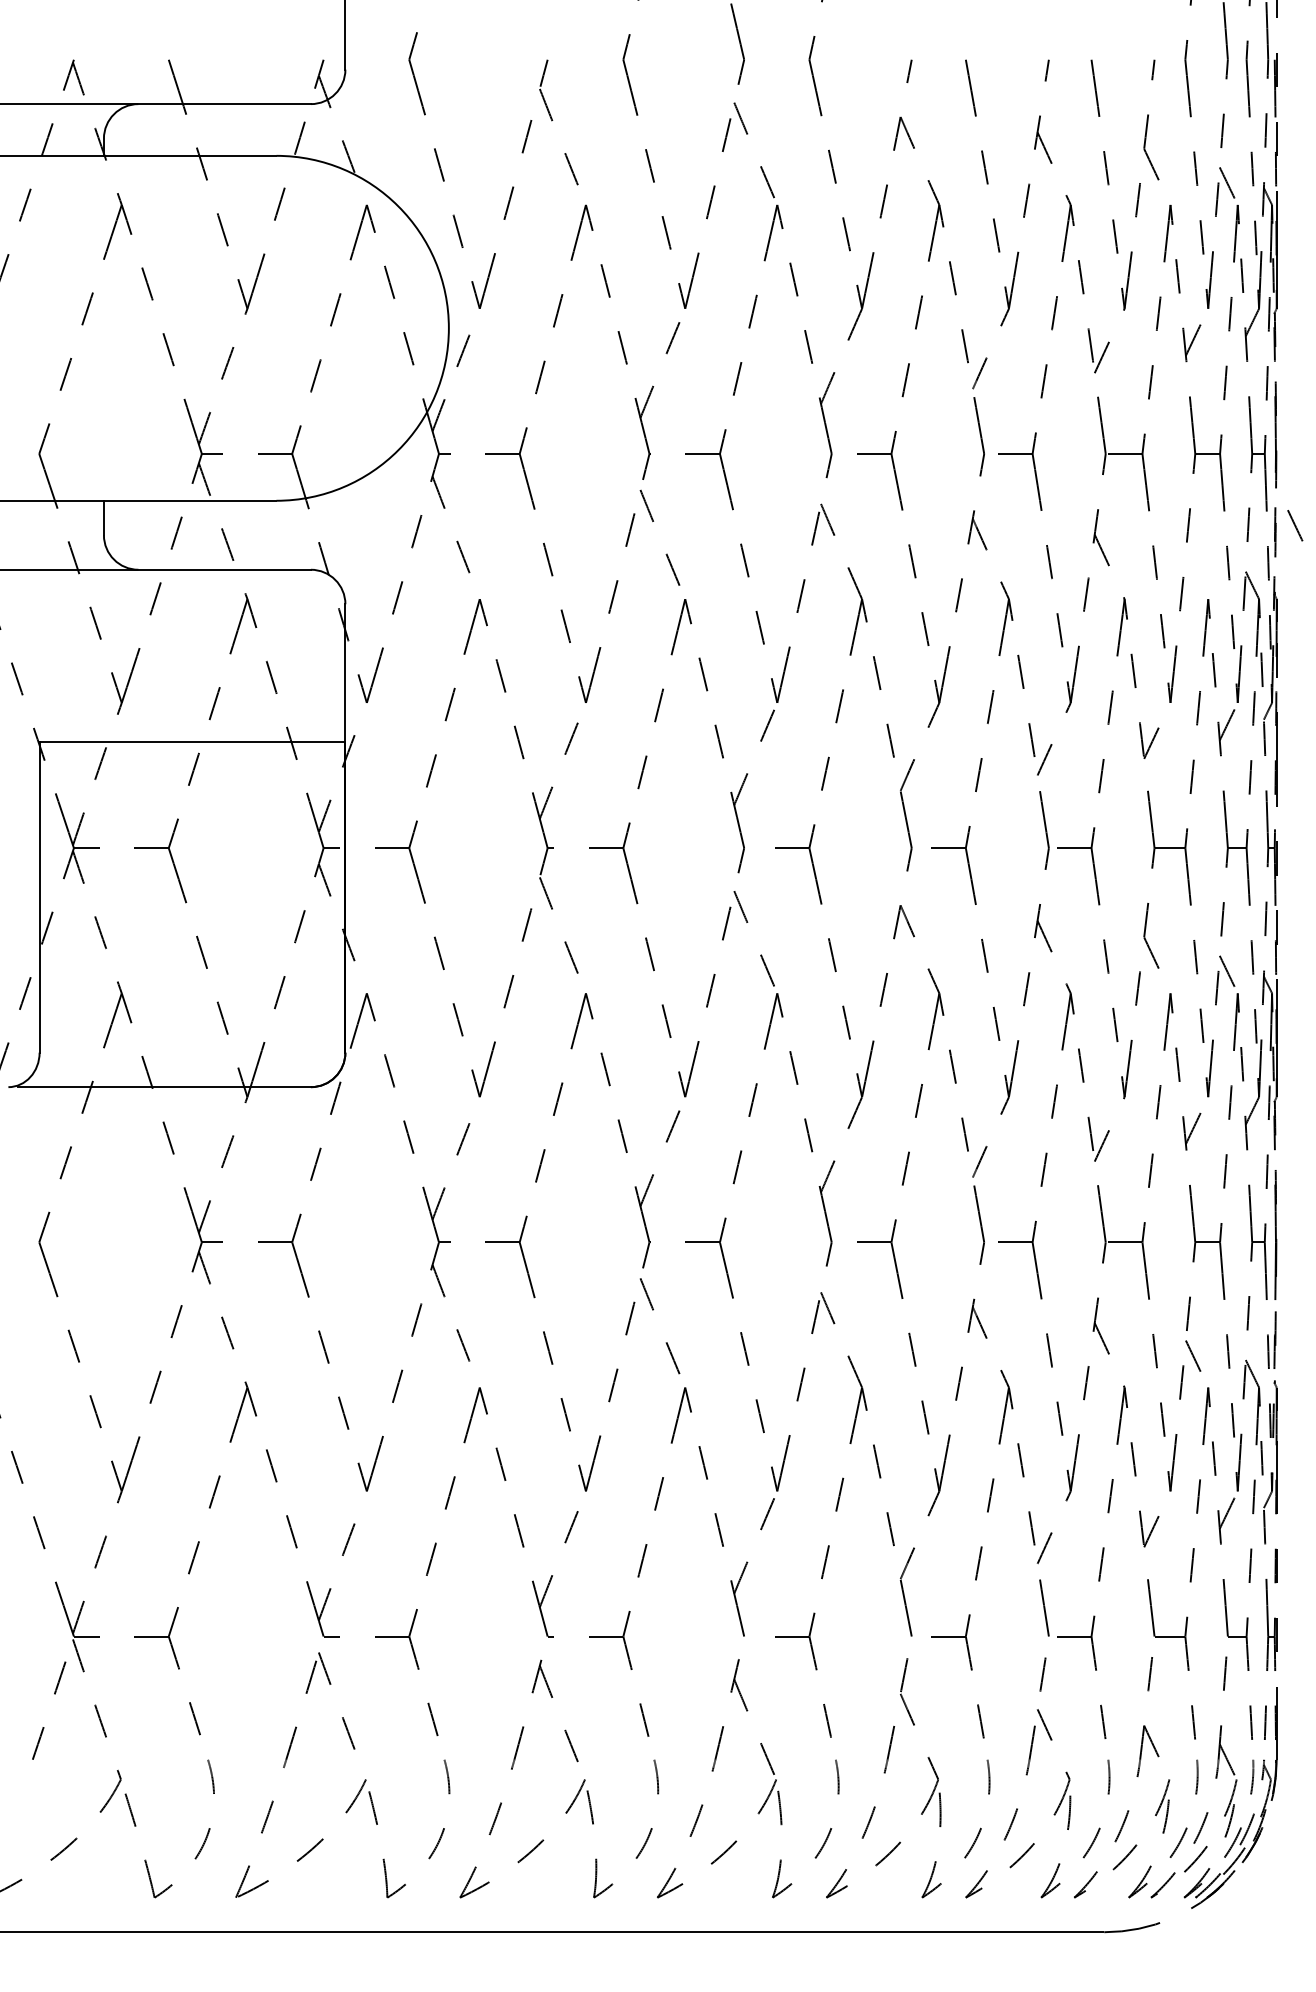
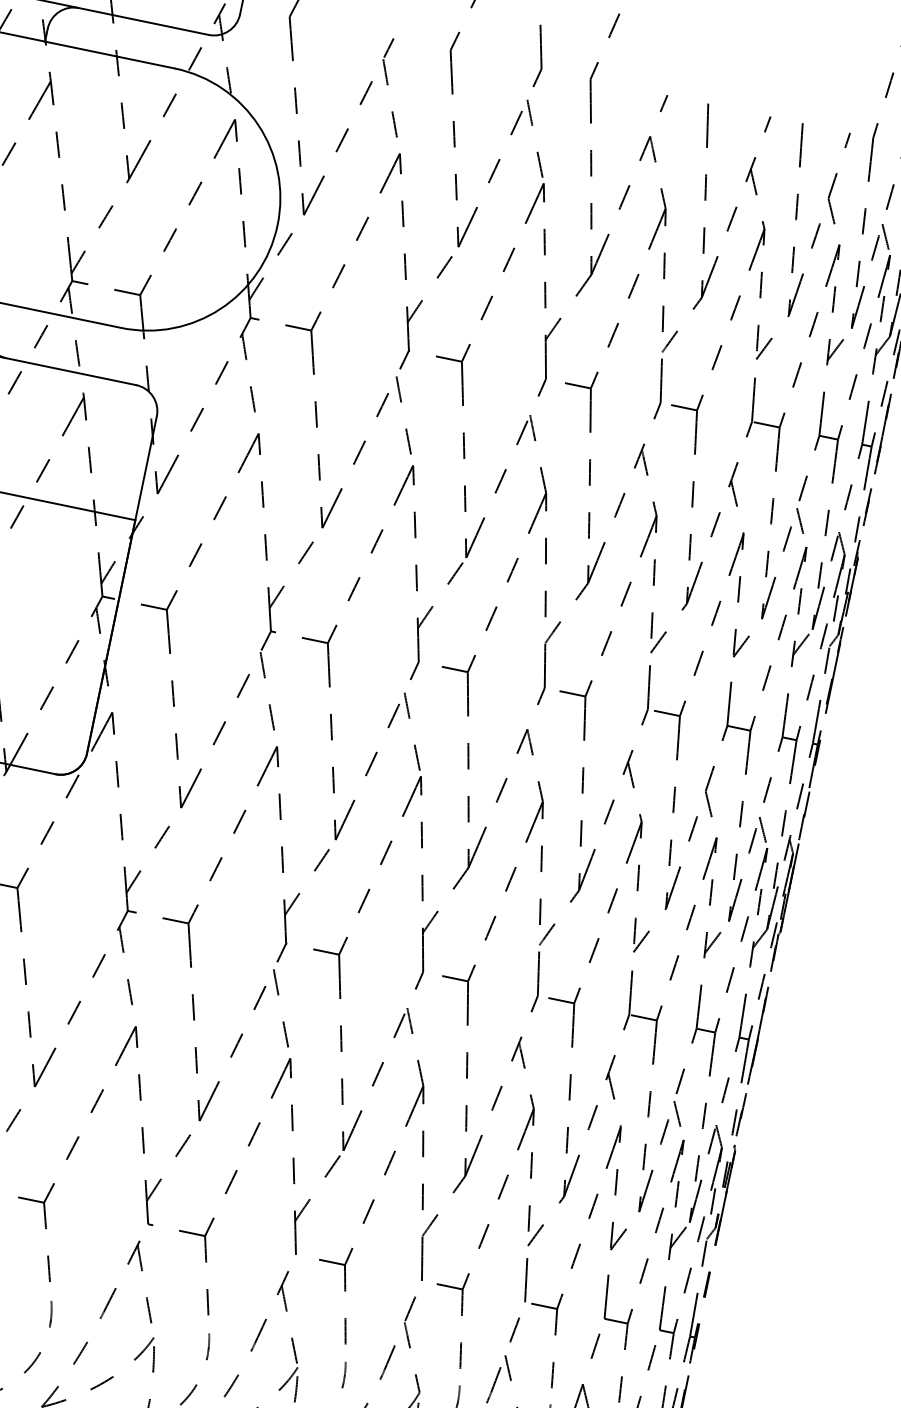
line: (1295, 525) -> (800, 520), moved

